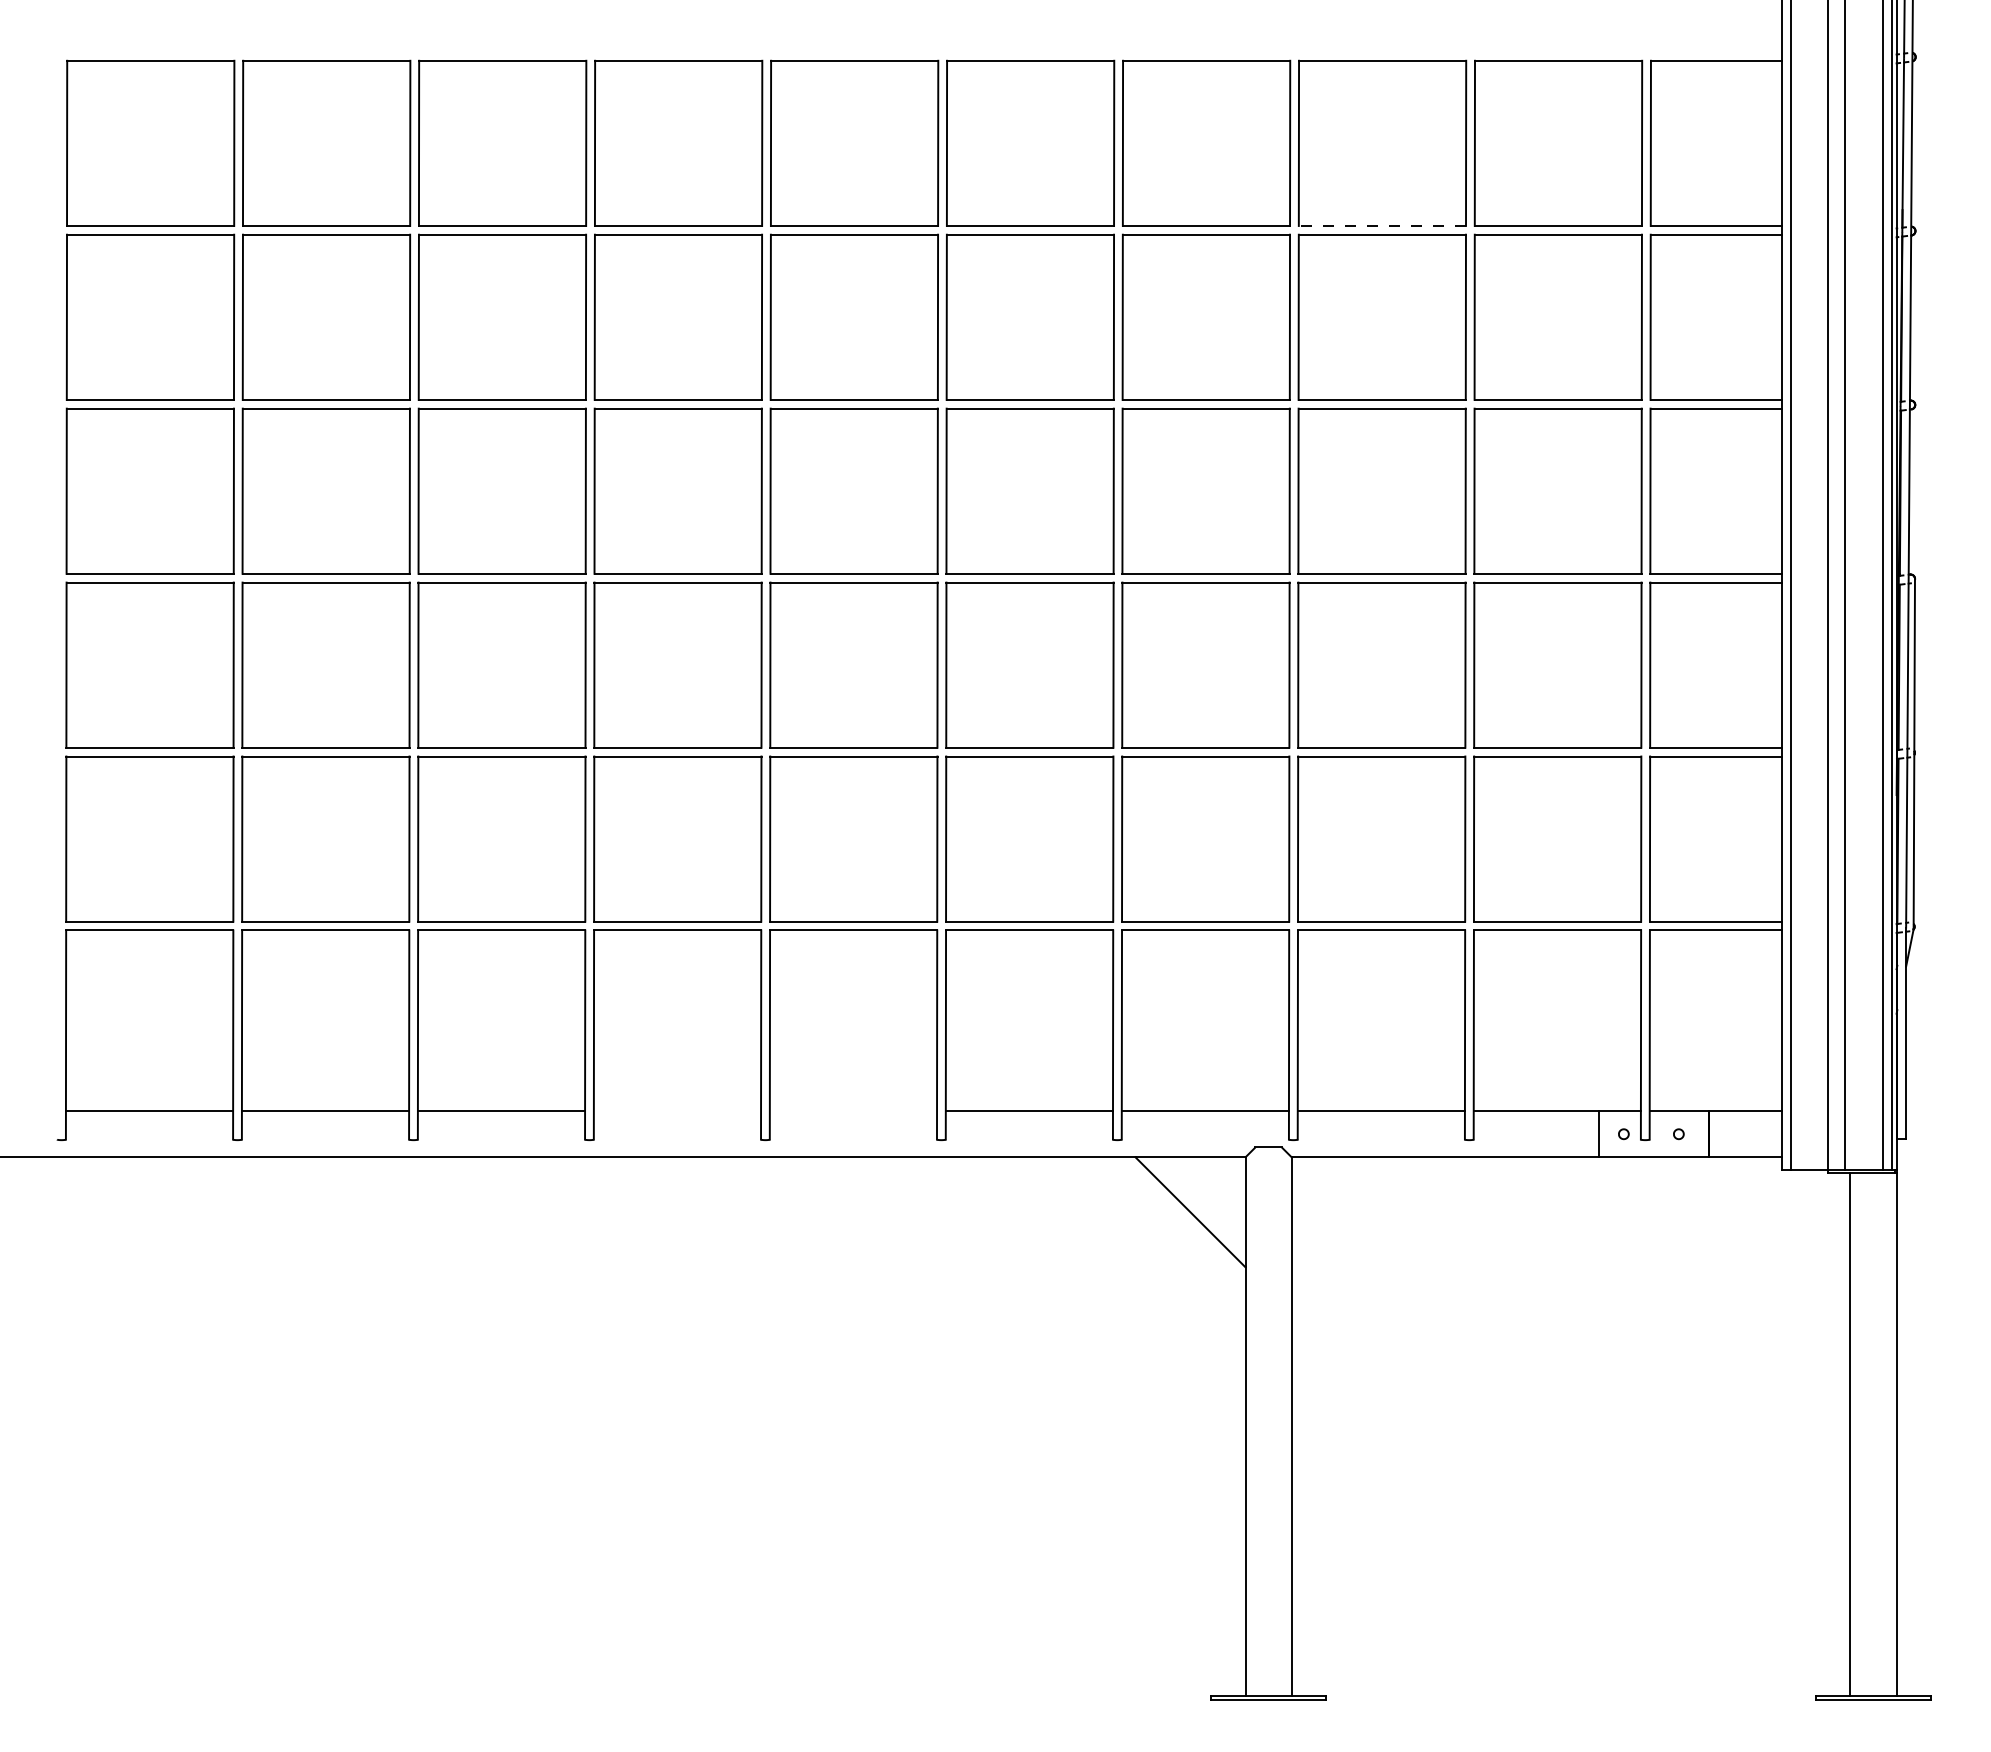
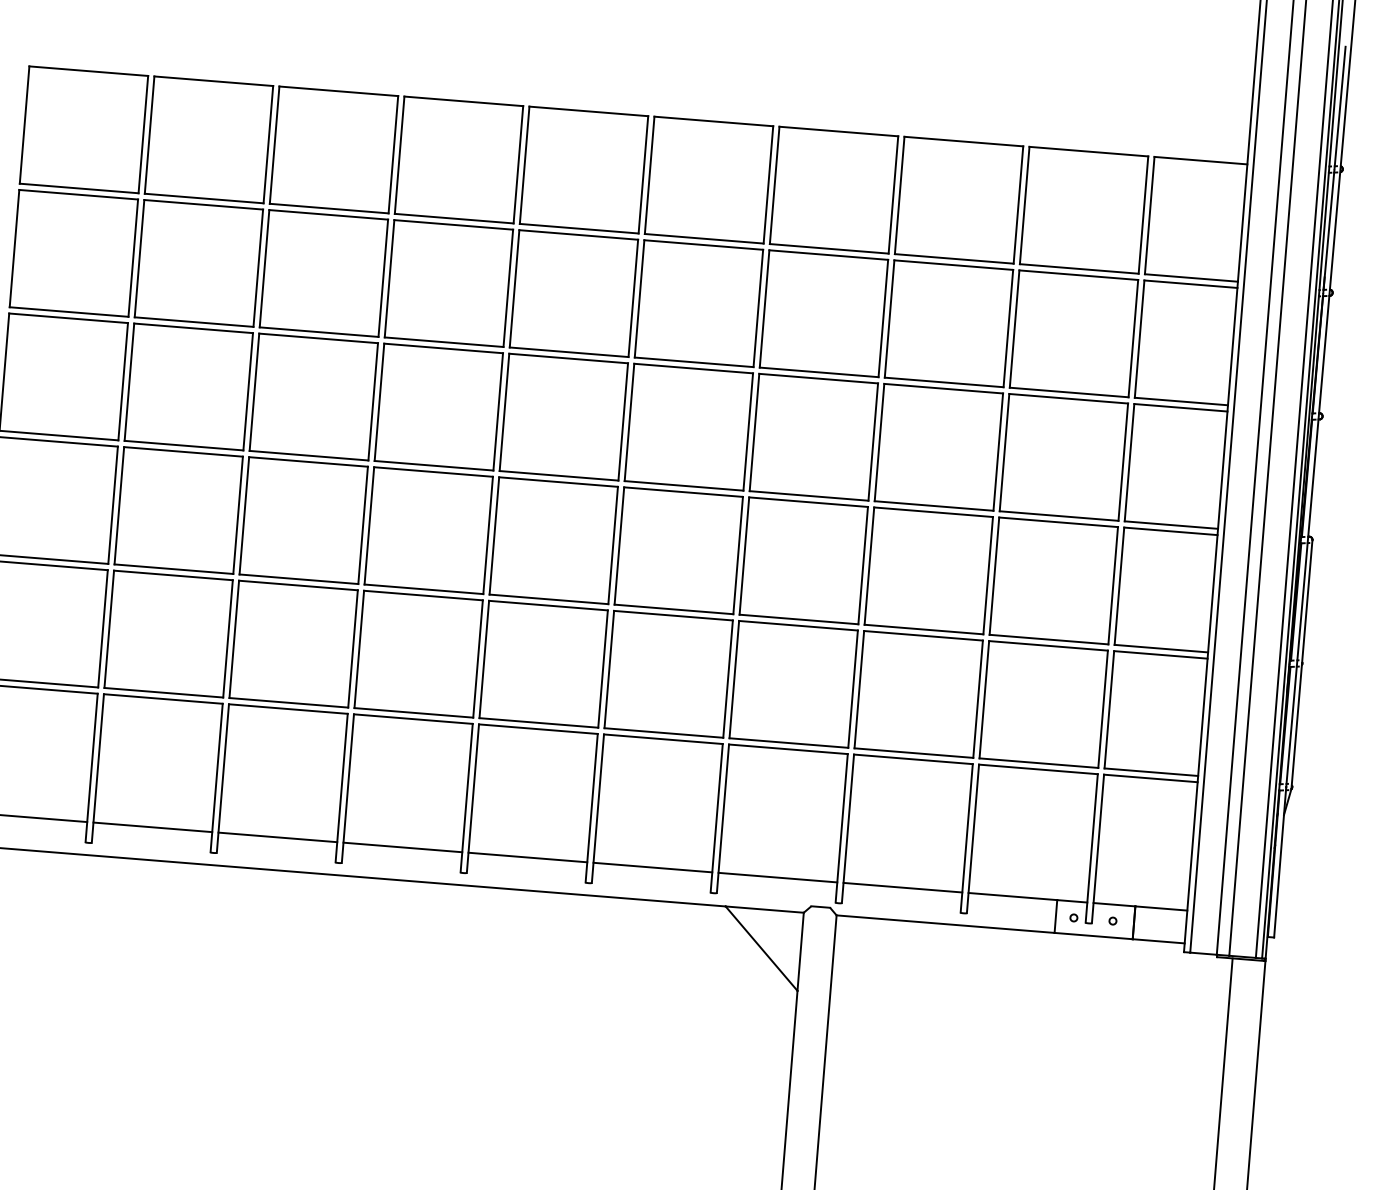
line: (1382, 225) -> (954, 258), dashed -> solid
line: (677, 1111) -> (402, 847), added
line: (853, 1111) -> (527, 857), added

